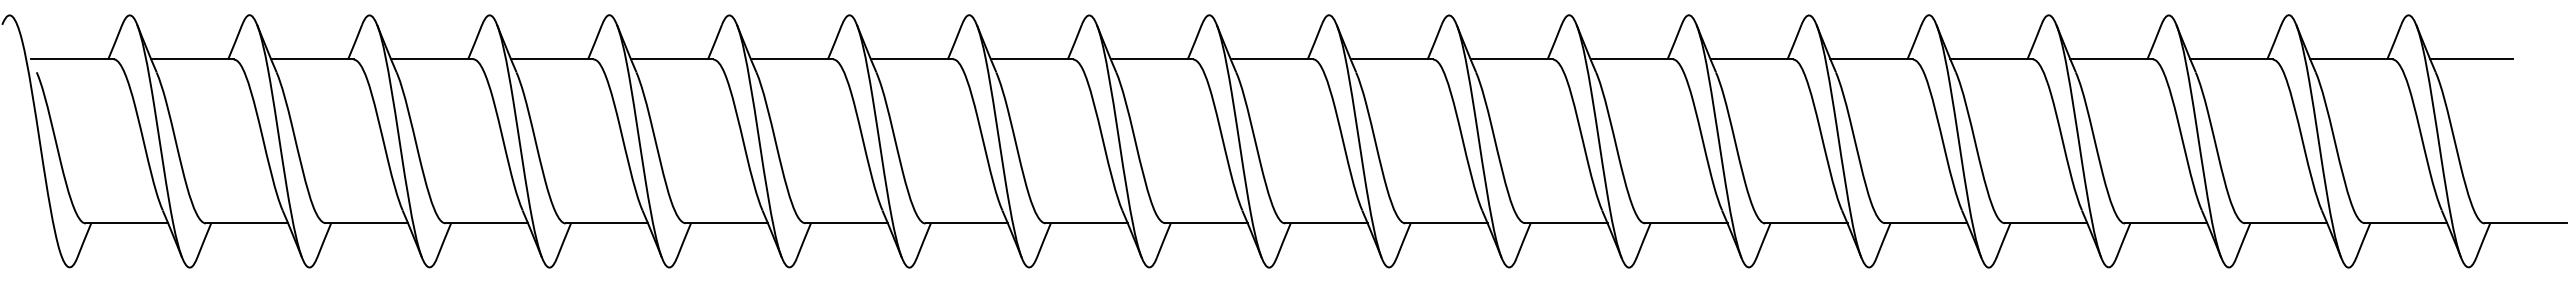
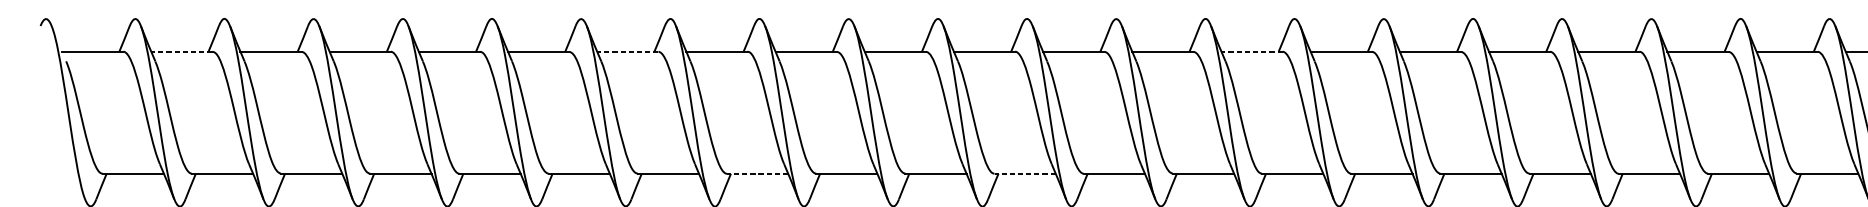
line: (191, 59) -> (181, 51), solid -> dashed
line: (791, 59) -> (627, 51), solid -> dashed
line: (1631, 59) -> (1251, 51), solid -> dashed
line: (966, 223) -> (757, 173), solid -> dashed
line: (1326, 223) -> (1025, 173), solid -> dashed

